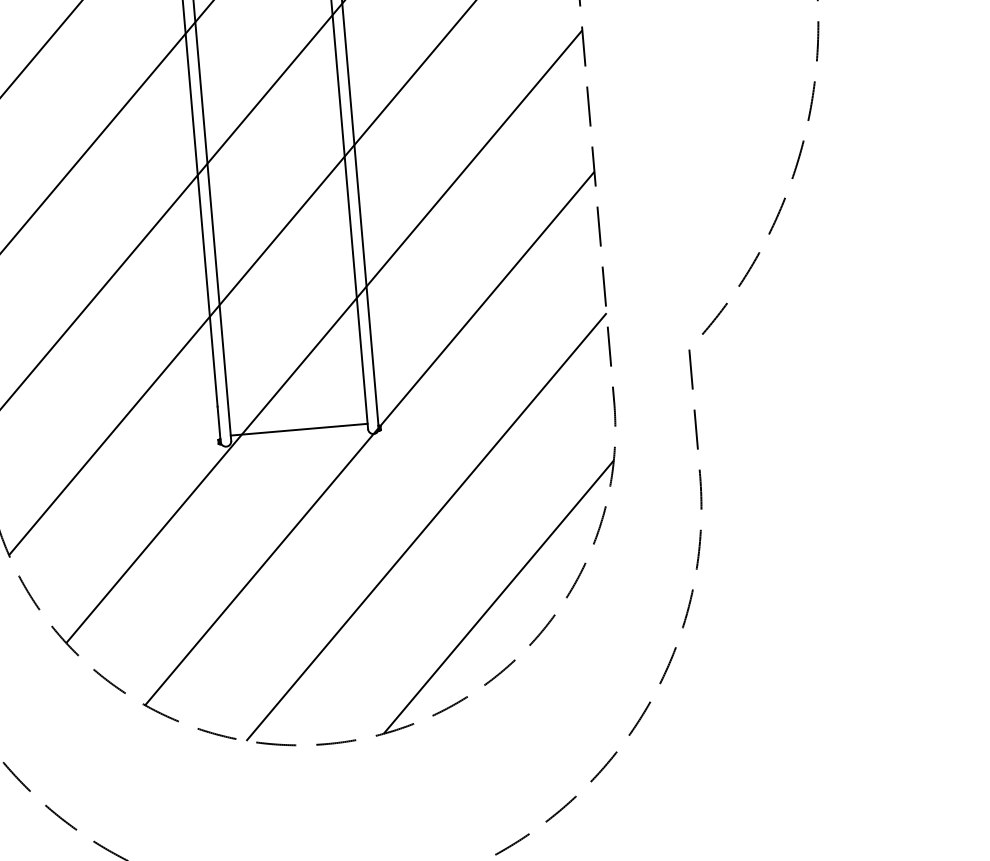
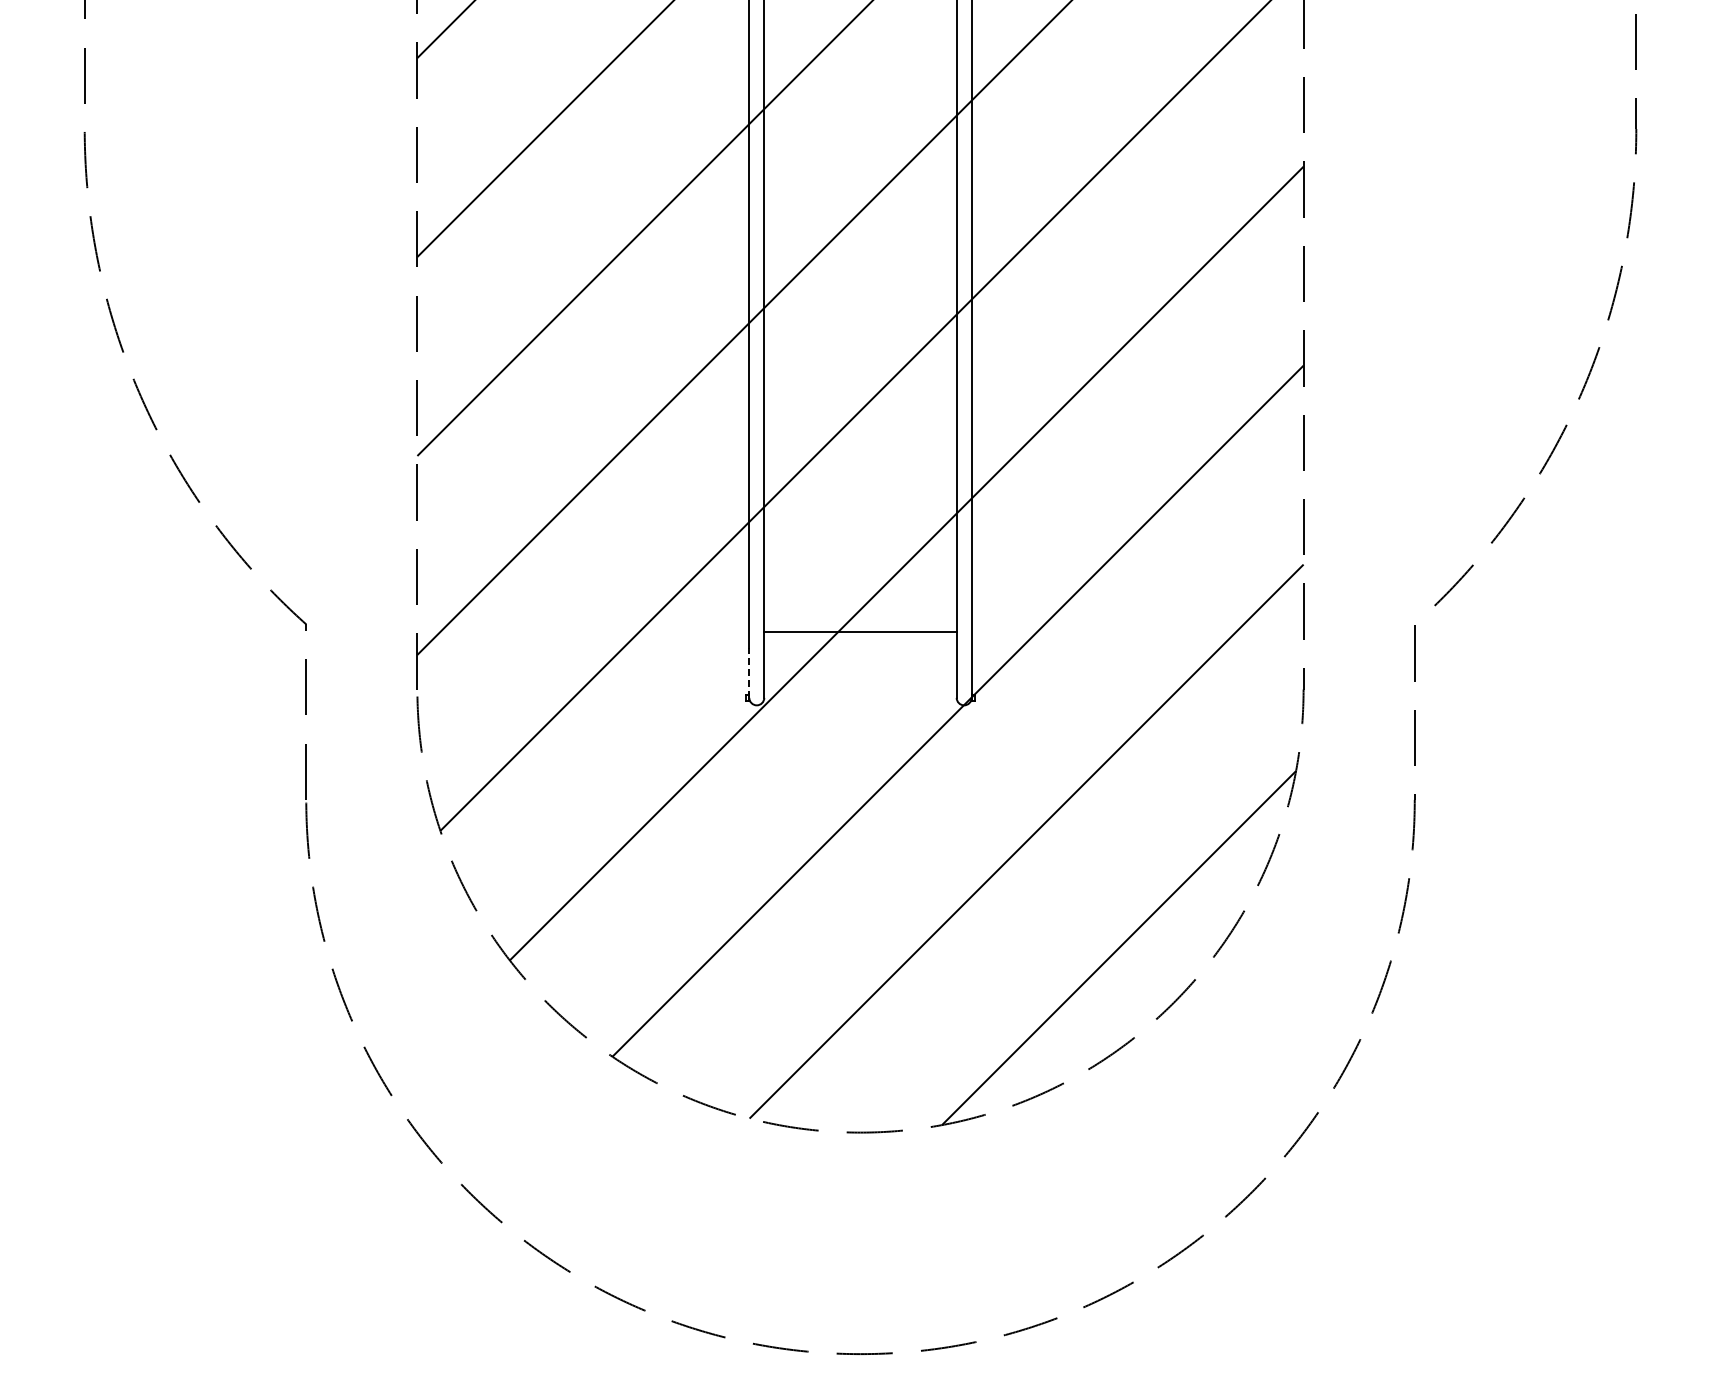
line: (219, 424) -> (749, 673), solid -> dashed
line: (299, 429) -> (860, 632), moved

